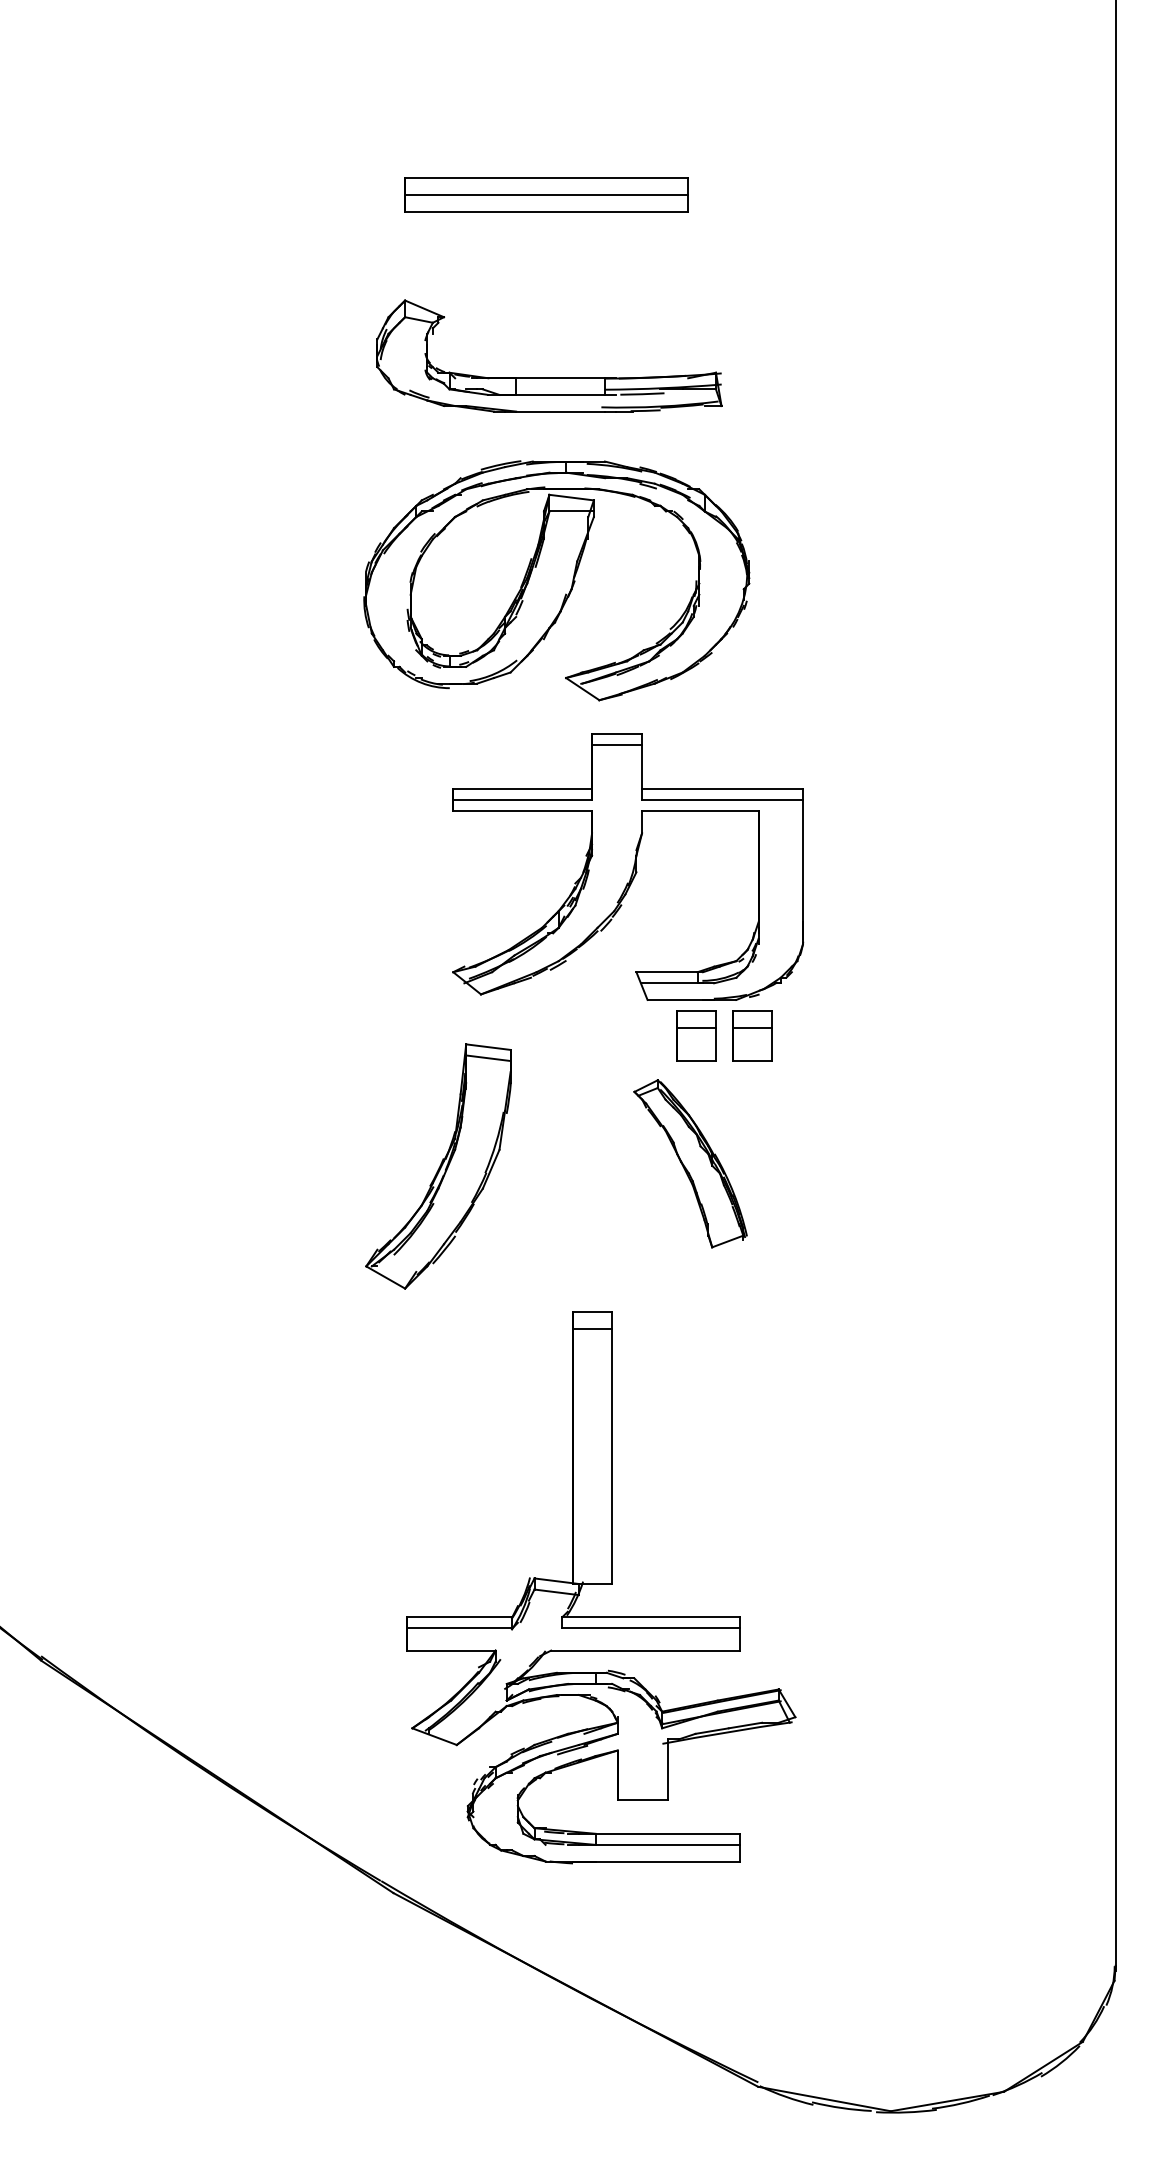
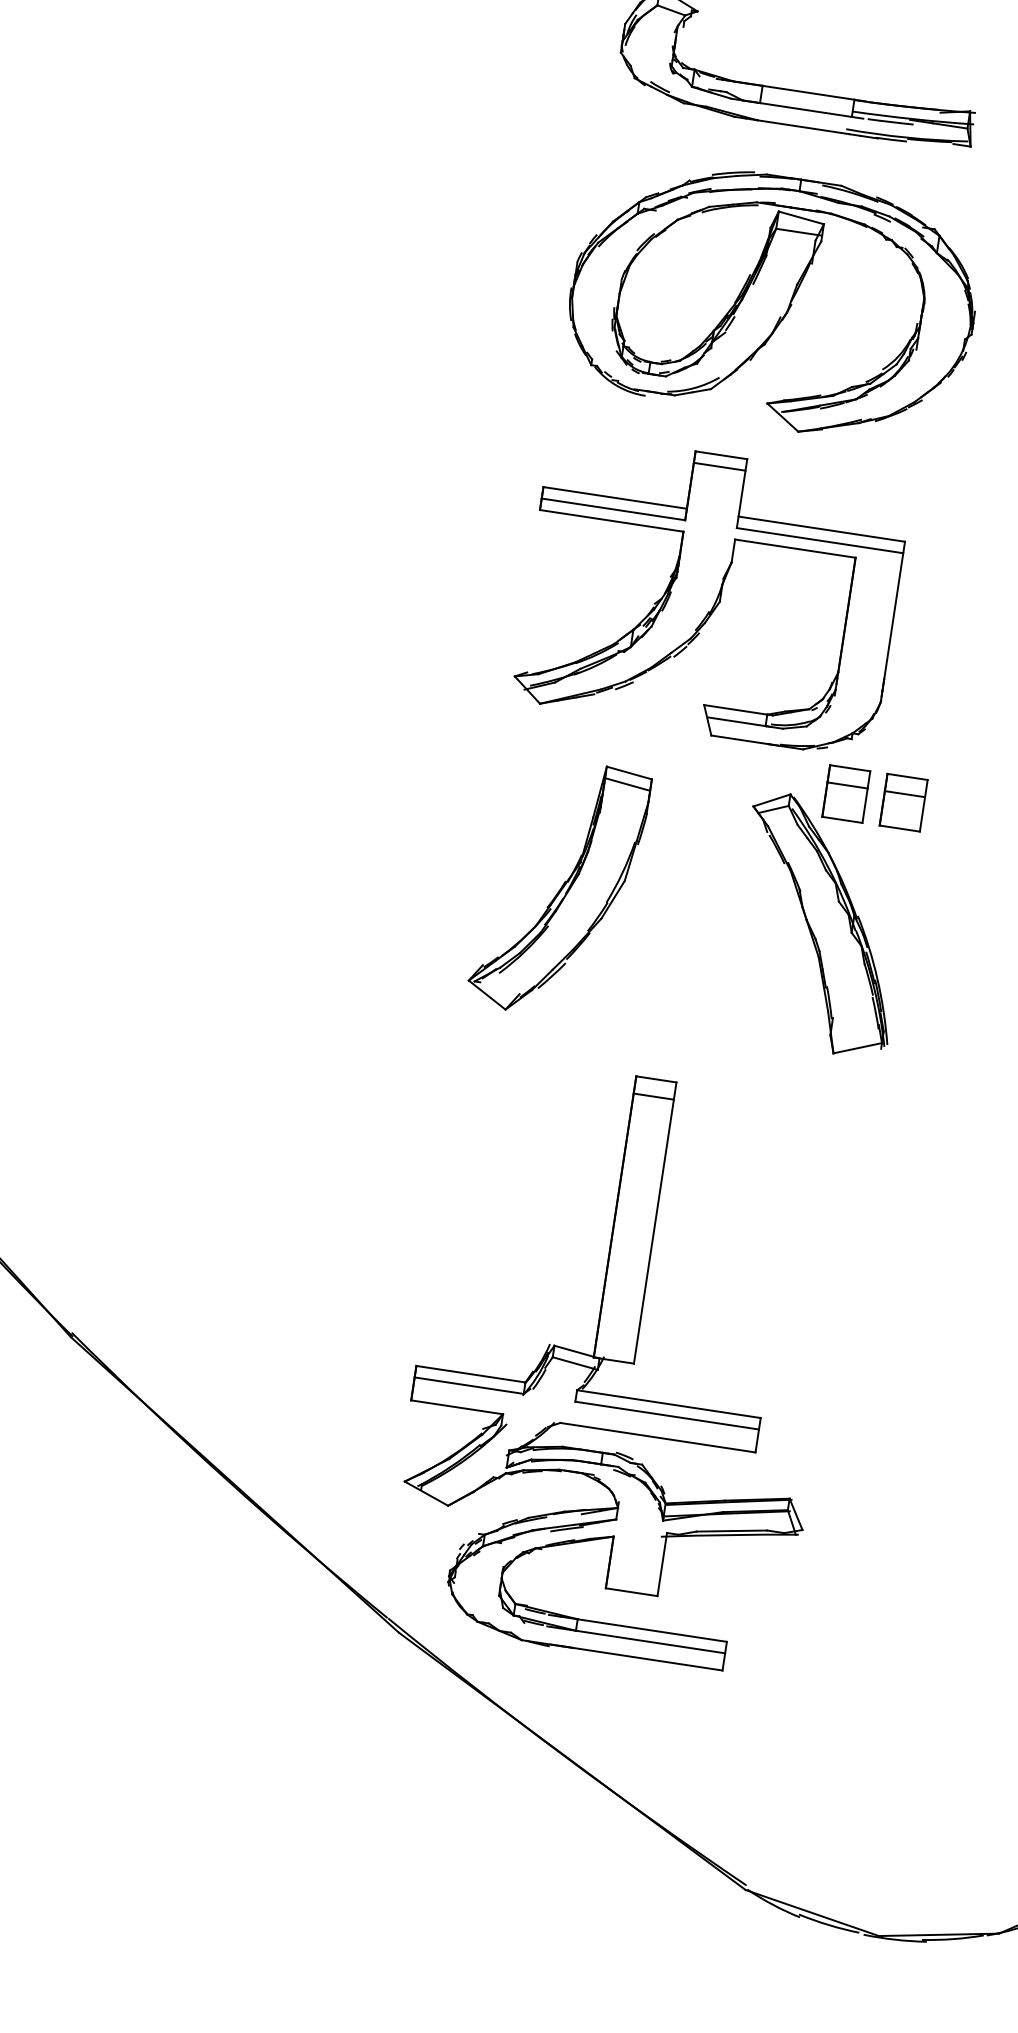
part: (628, 866) -> (712, 594), moved
part: (690, 1163) -> (820, 924), size x1.43
part: (601, 1587) -> (622, 1365), moved

